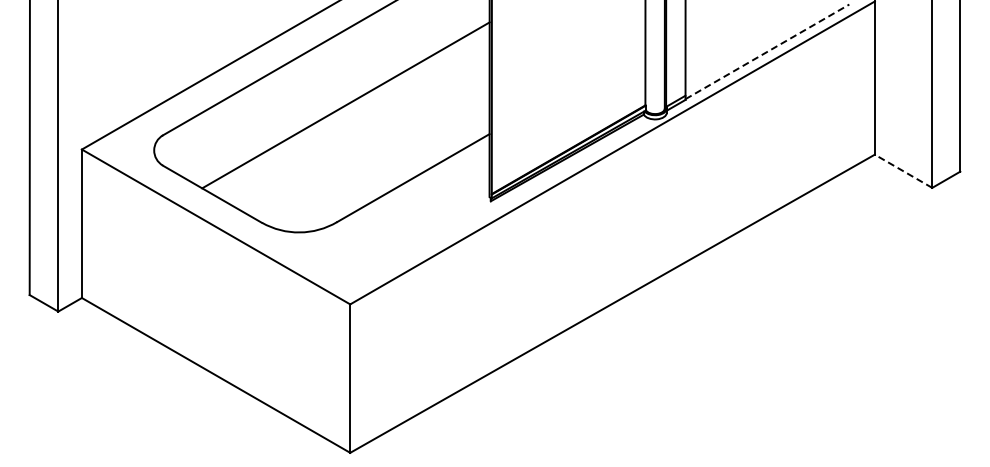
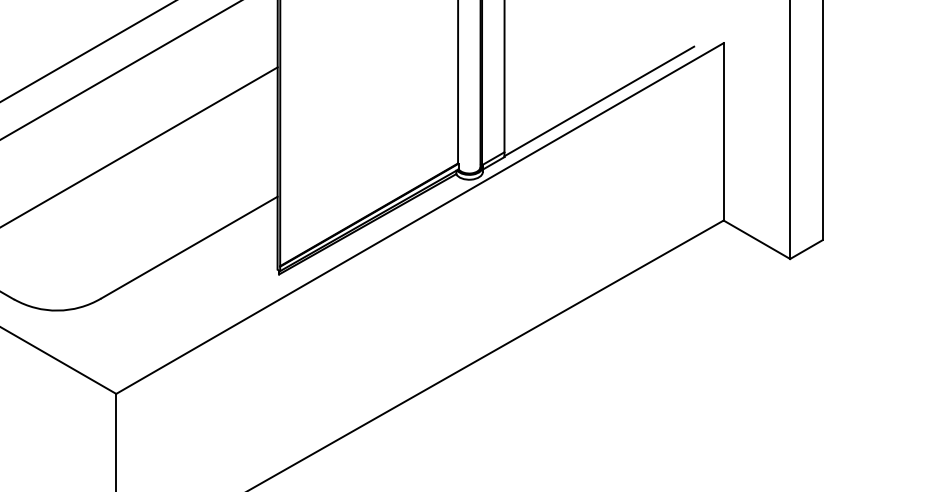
line: (767, 51) -> (599, 101), dashed -> solid
line: (903, 171) -> (756, 240), dashed -> solid

